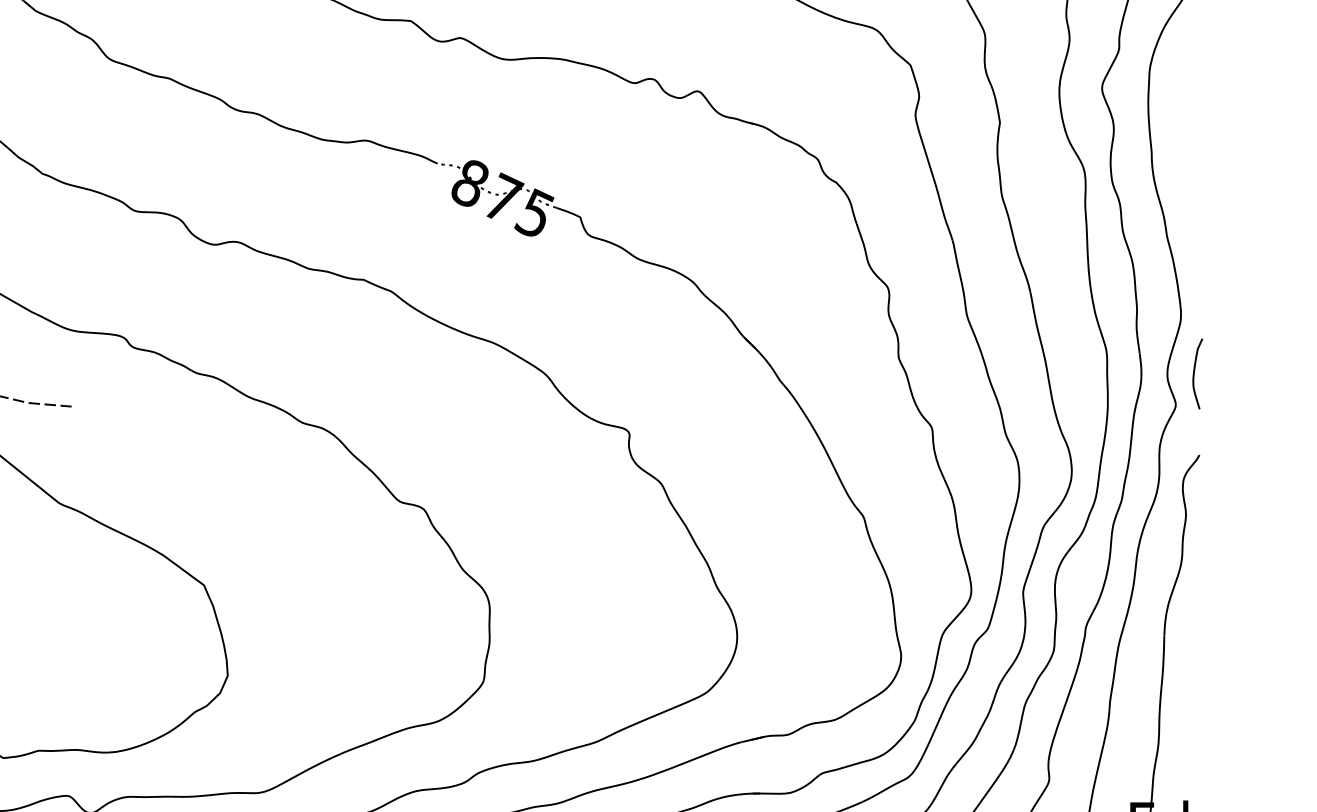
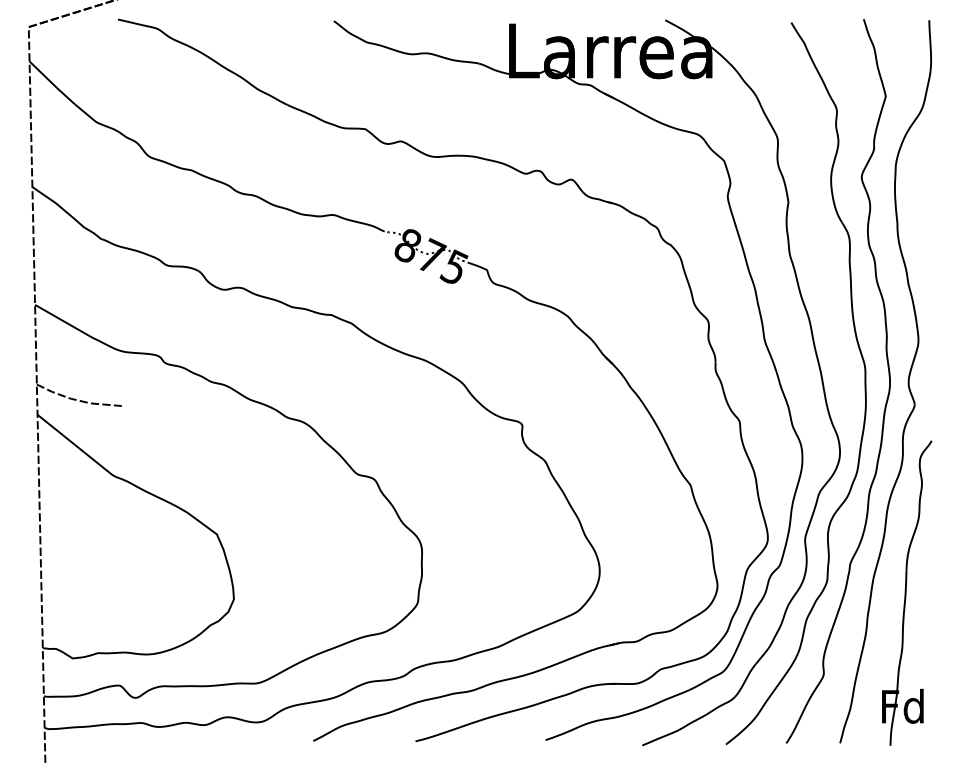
curve: (1195, 373) -> (928, 382), removed

